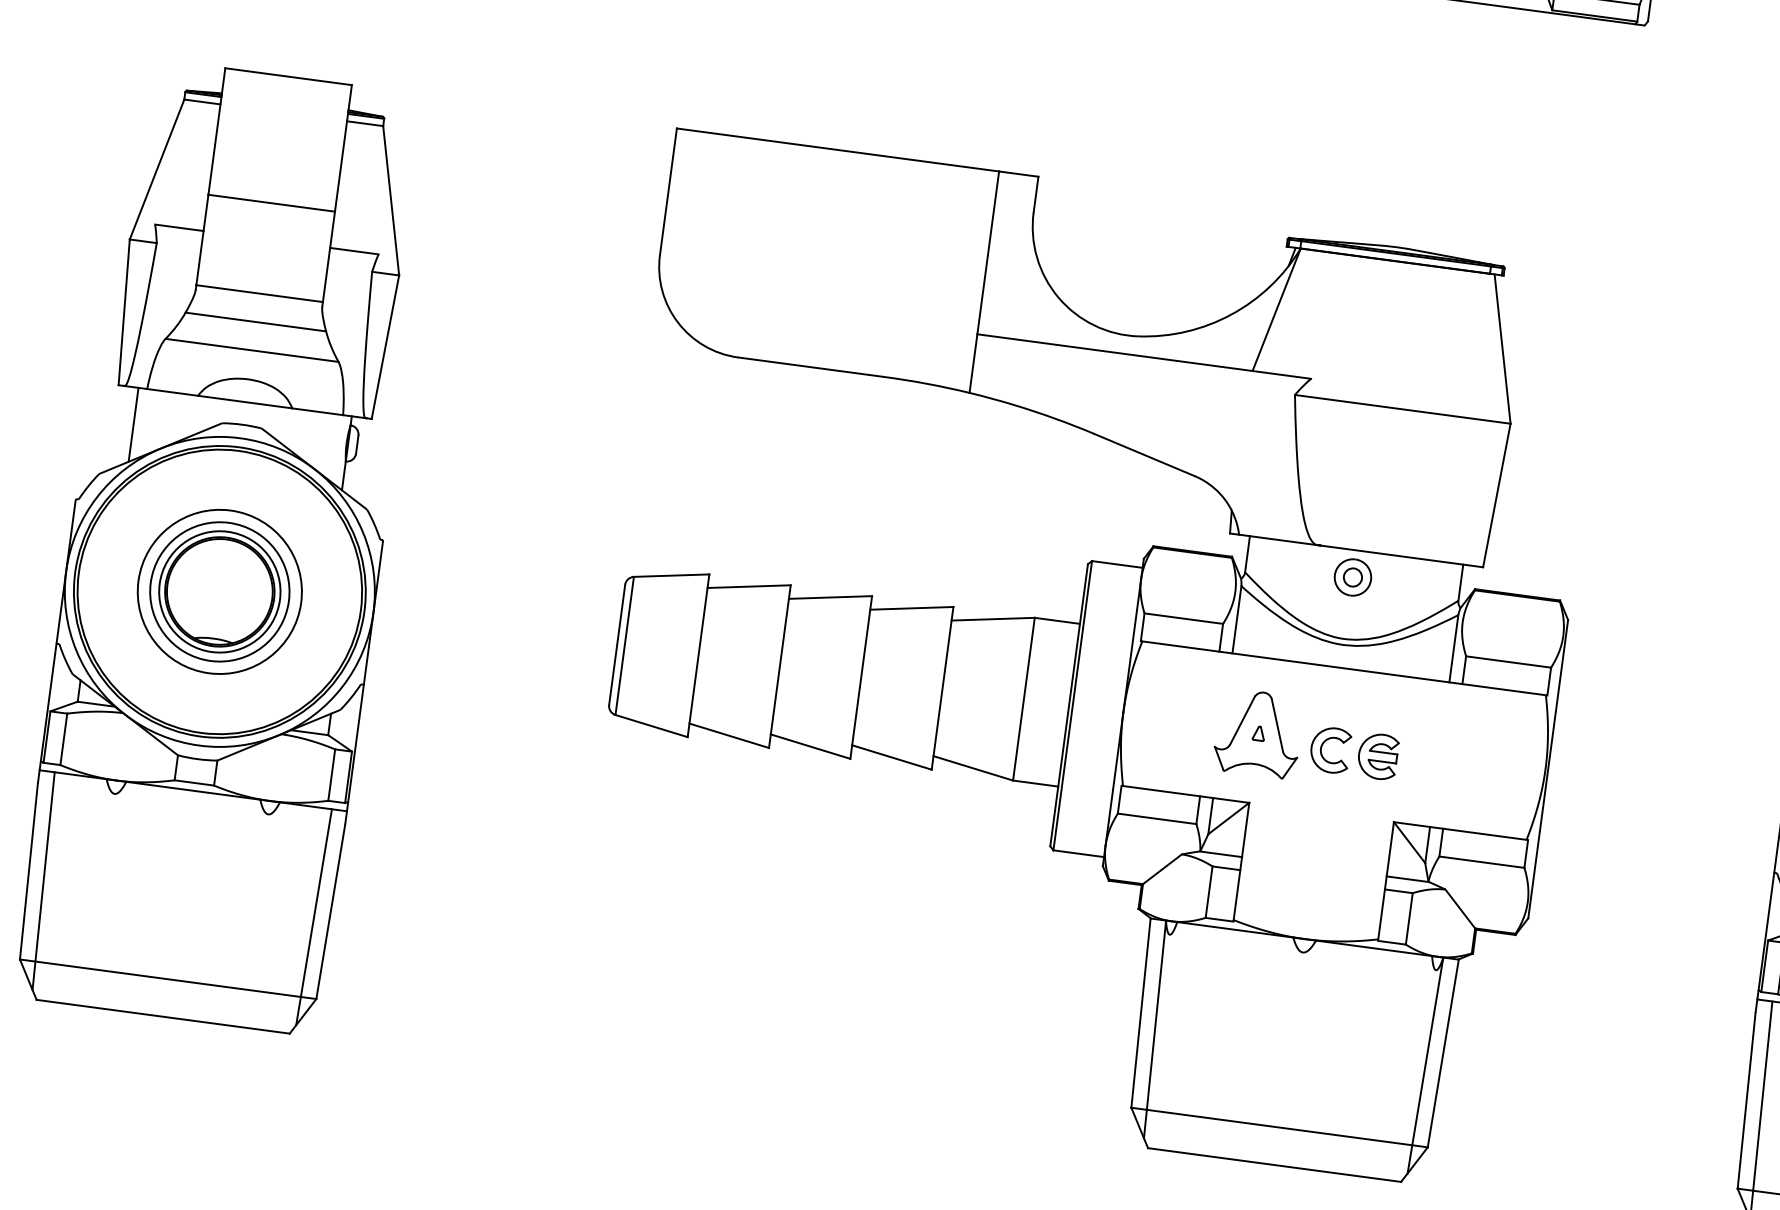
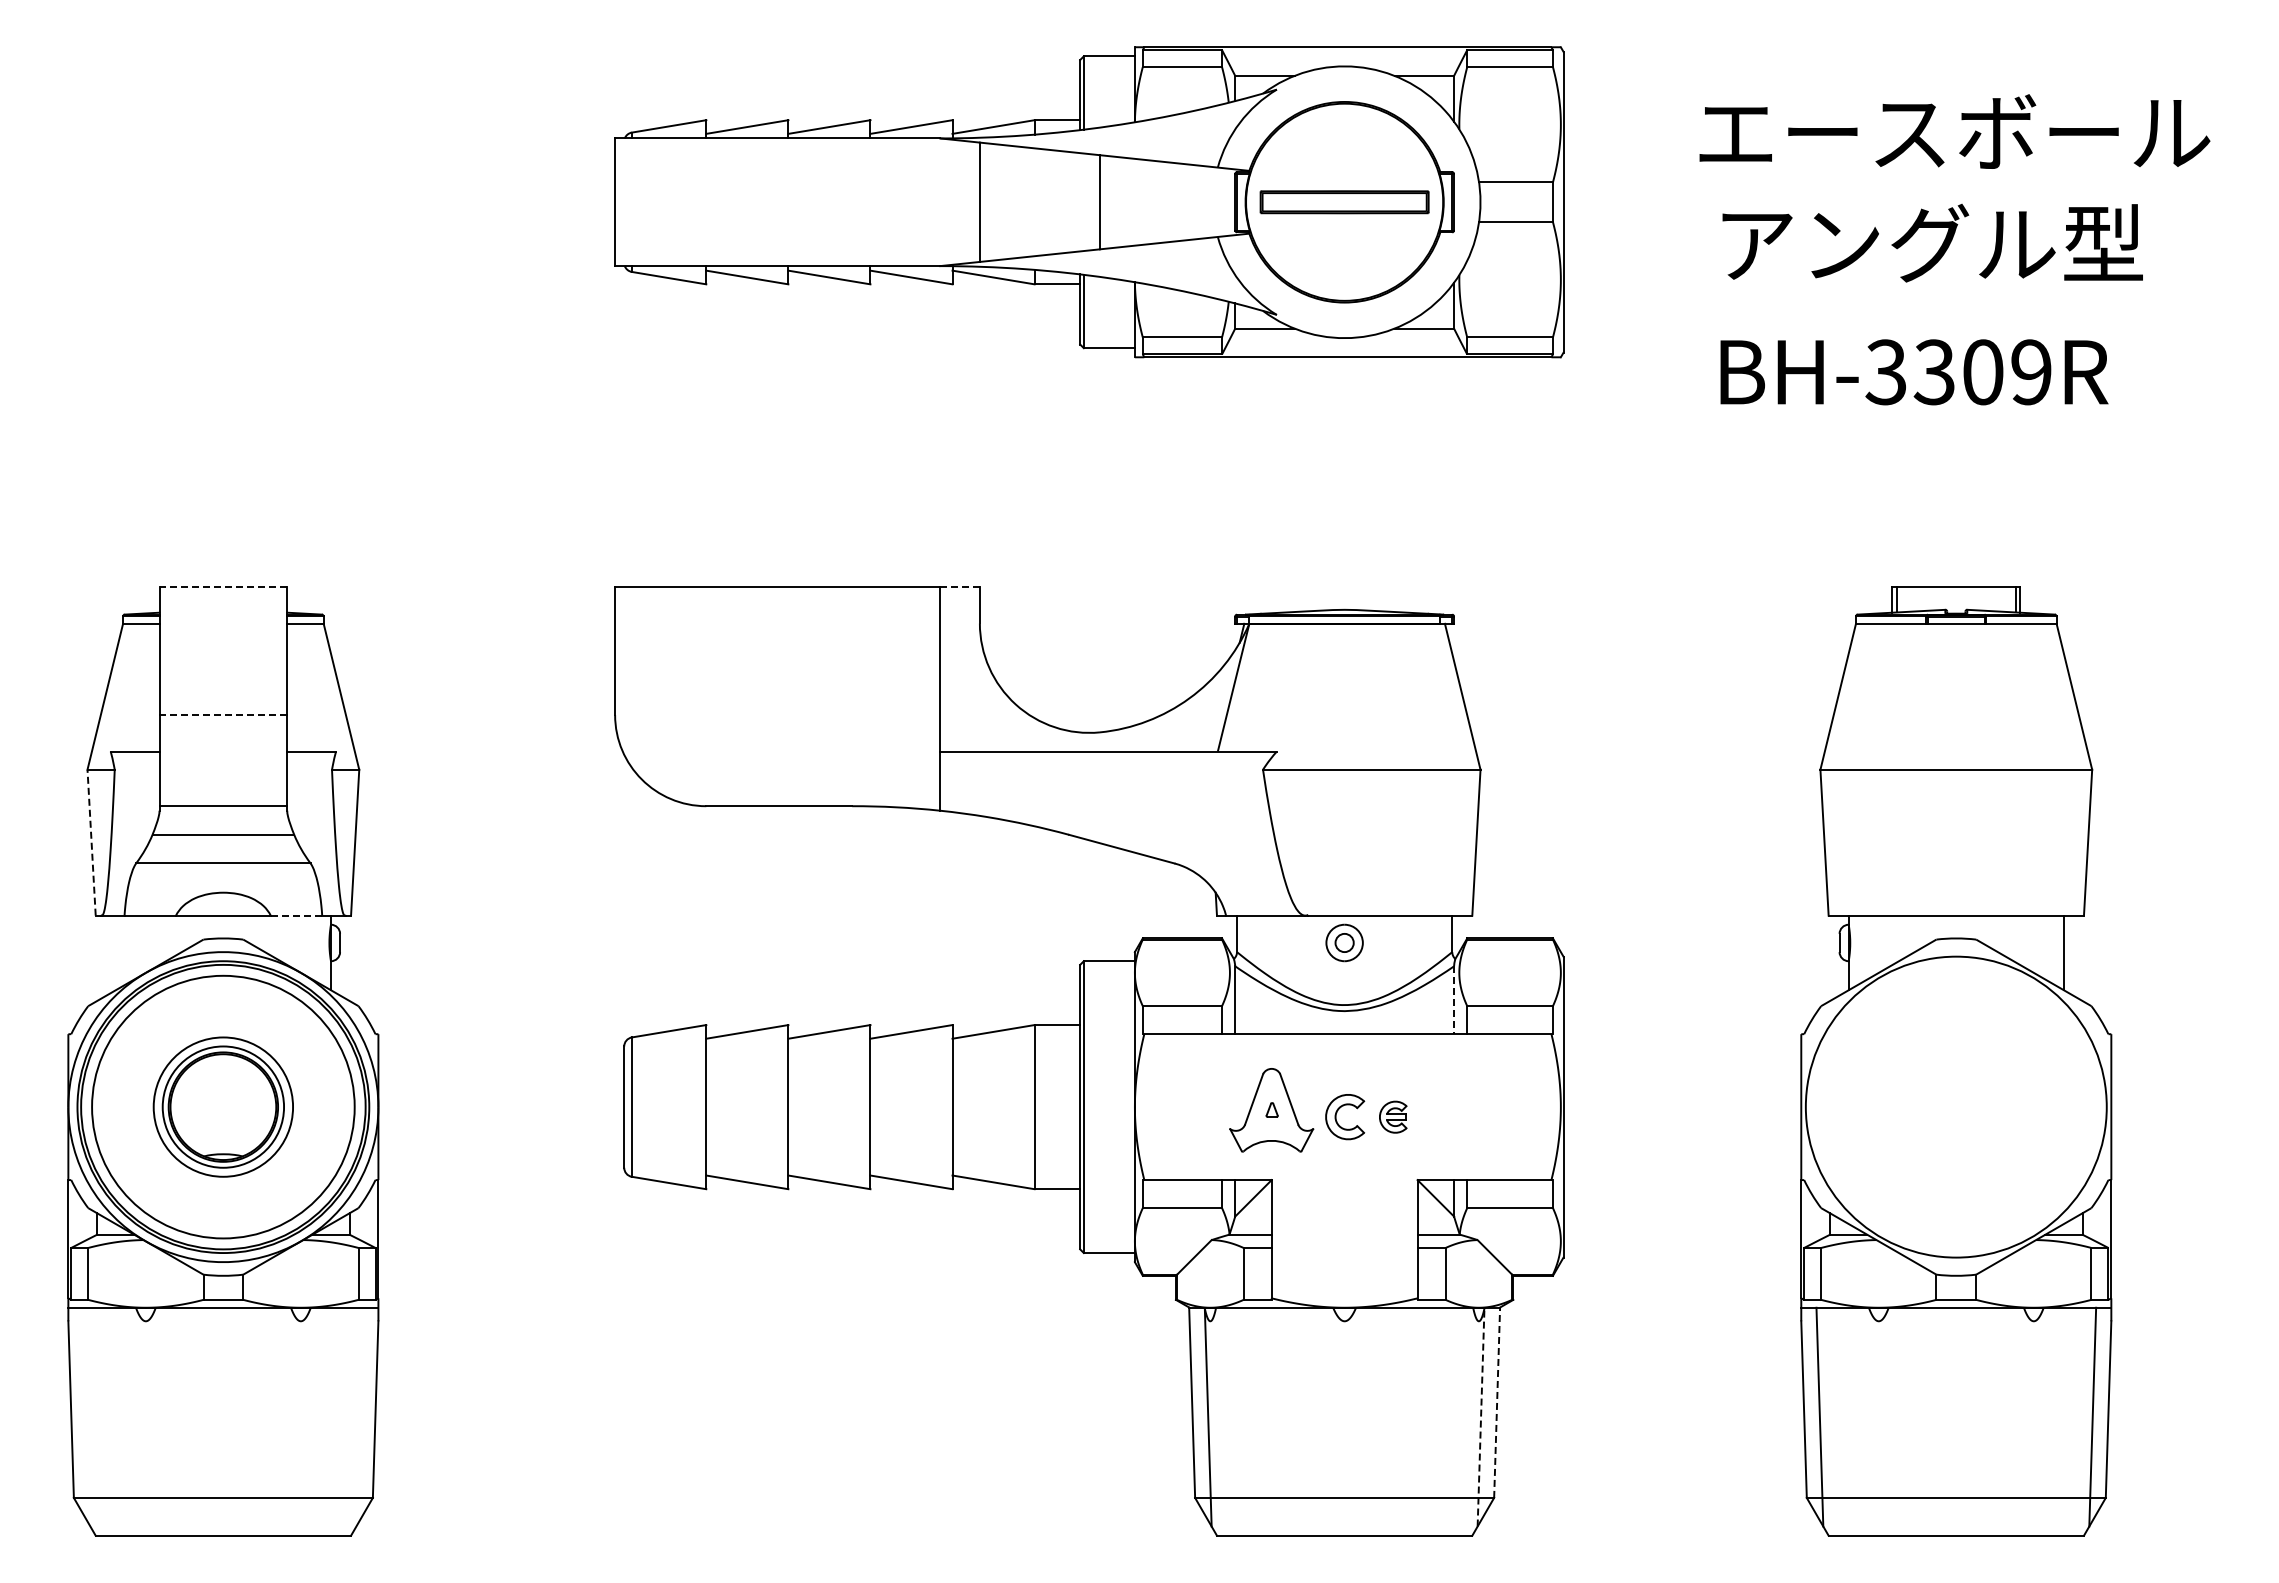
line: (288, 76) -> (223, 587), solid -> dashed
line: (1019, 174) -> (960, 587), solid -> dashed
line: (271, 203) -> (223, 715), solid -> dashed
line: (124, 312) -> (91, 842), solid -> dashed
line: (317, 411) -> (296, 915), solid -> dashed
line: (133, 424) -> (115, 952), removed
circle: (219, 592) -> (223, 1107), size x1.6
line: (1454, 649) -> (1454, 1000), solid -> dashed
part: (1378, 756) -> (1393, 1117), size x0.7
line: (43, 880) -> (86, 1416), removed
line: (313, 916) -> (359, 1416), removed
line: (1443, 1053) -> (1497, 1402), solid -> dashed
line: (1425, 1065) -> (1481, 1417), solid -> dashed

